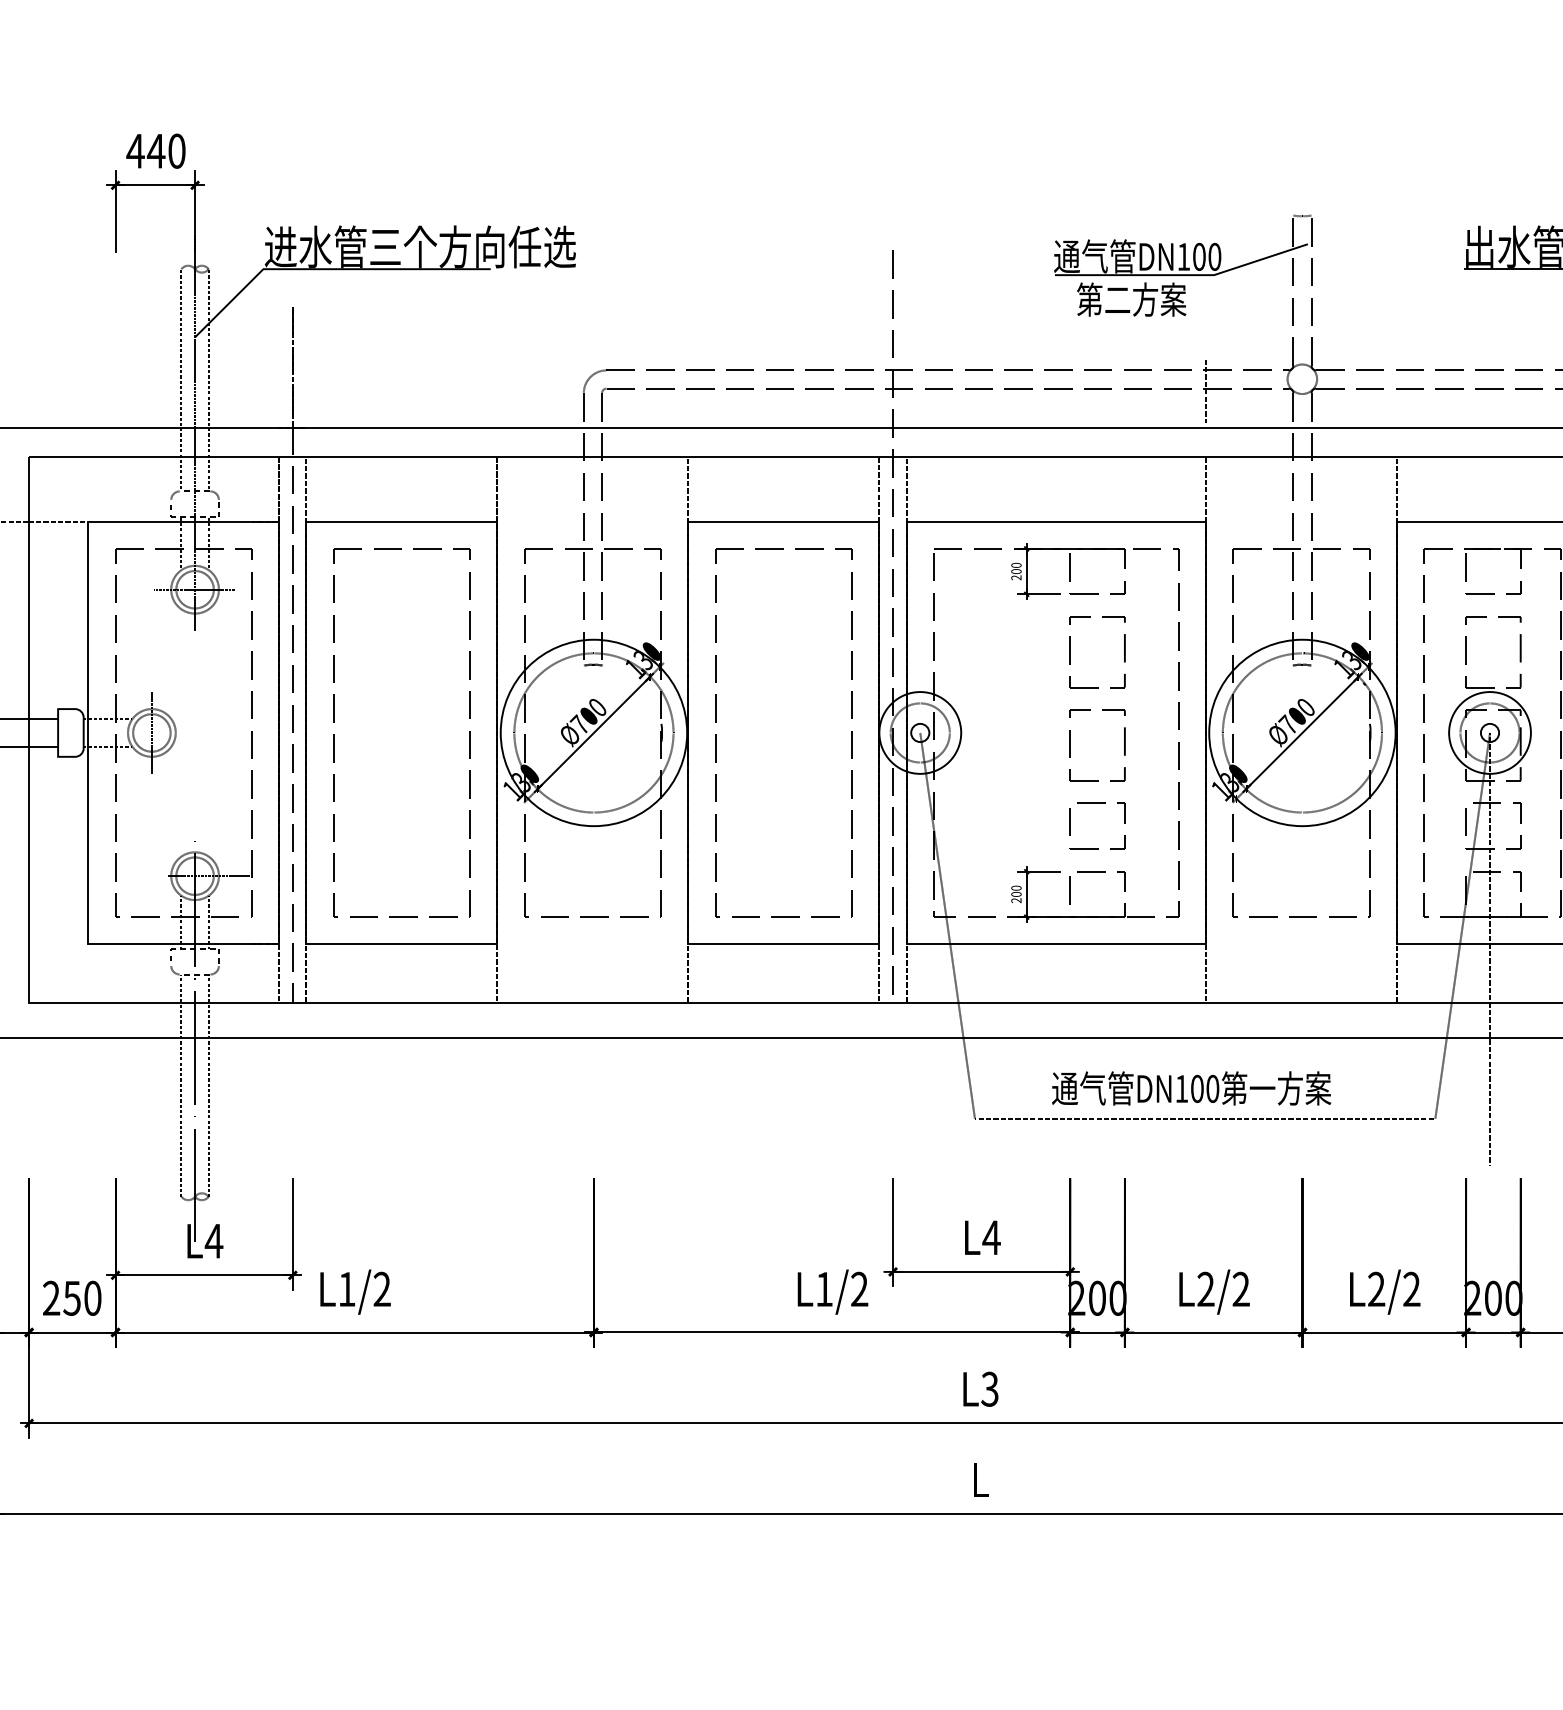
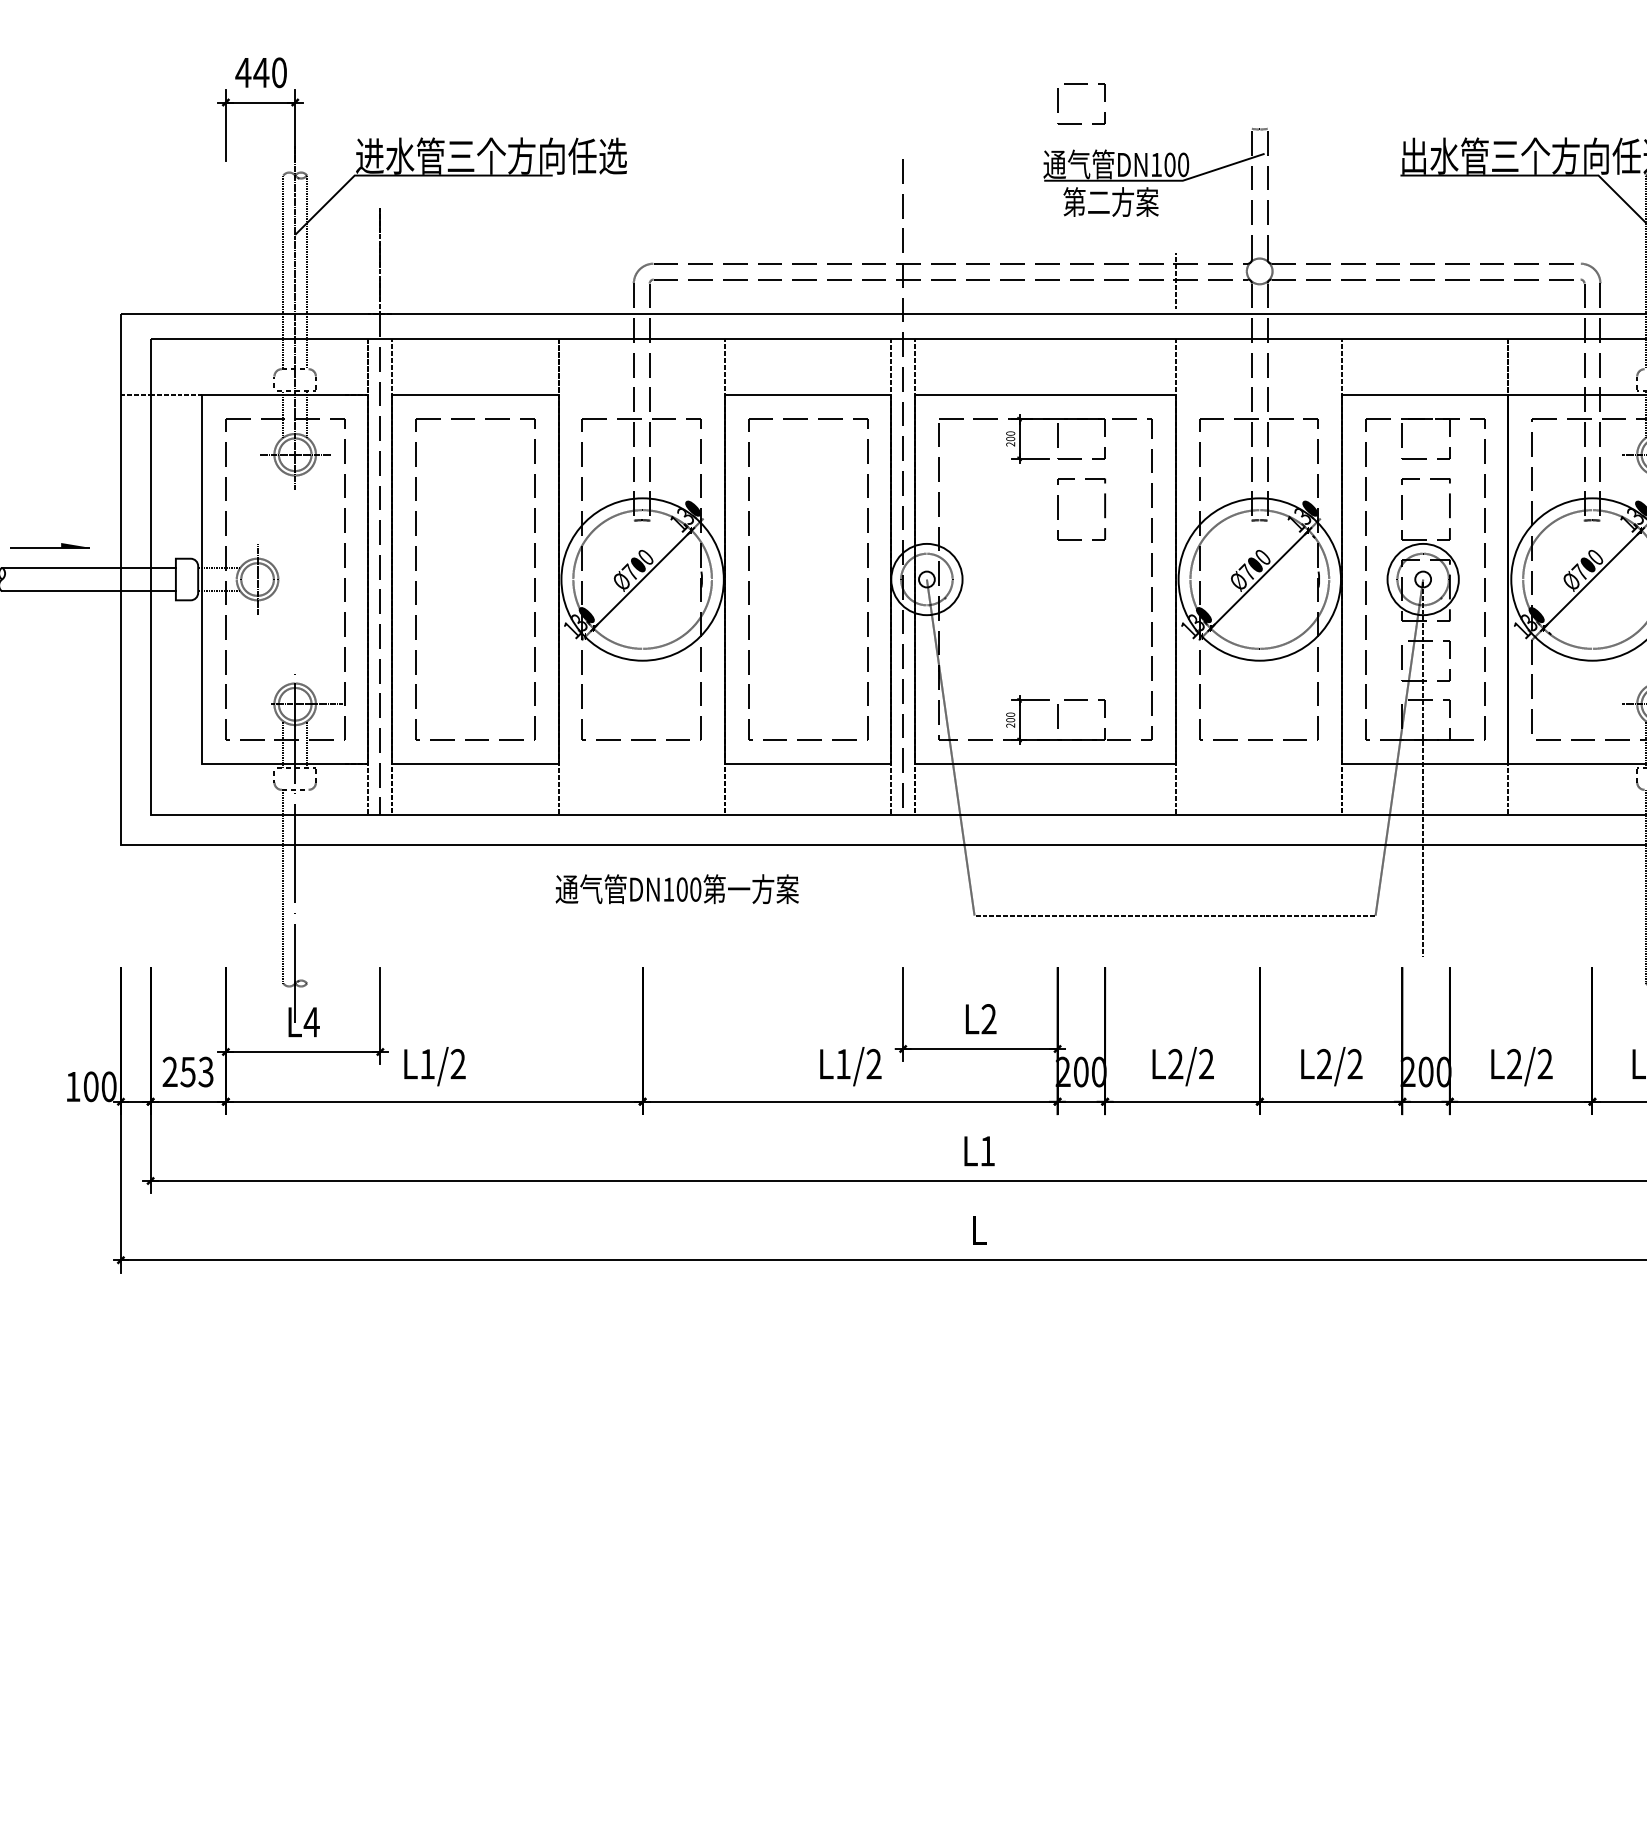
part: (1071, 745) -> (1058, 590), removed
part: (1097, 804) -> (1081, 84), moved
line: (209, 1085) -> (307, 886), removed
text: (1190, 1088) -> (676, 889), moved
text: (990, 1238) -> (988, 1019), L4 -> L2
text: (92, 1297) -> (205, 1071), 250 -> 253
text: (989, 1389) -> (987, 1151), L3 -> L1

